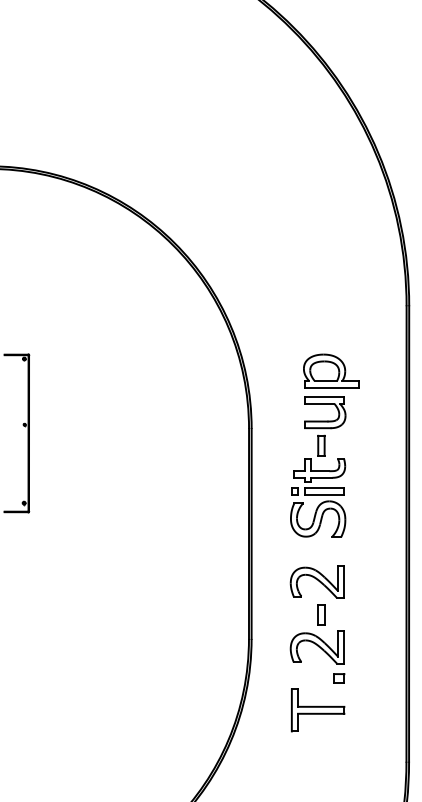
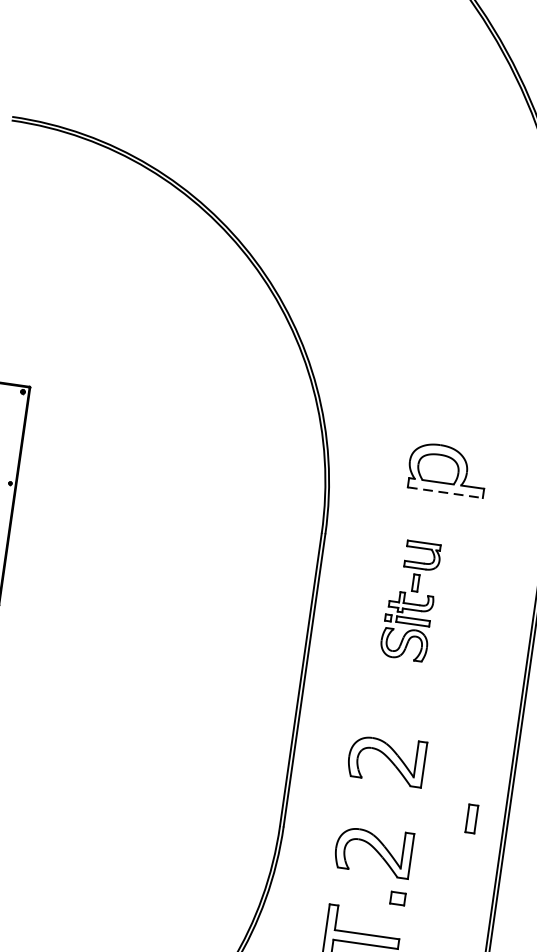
line: (332, 387) -> (446, 492), solid -> dashed
part: (318, 466) -> (410, 599), size x0.6
part: (321, 614) -> (472, 818), moved

